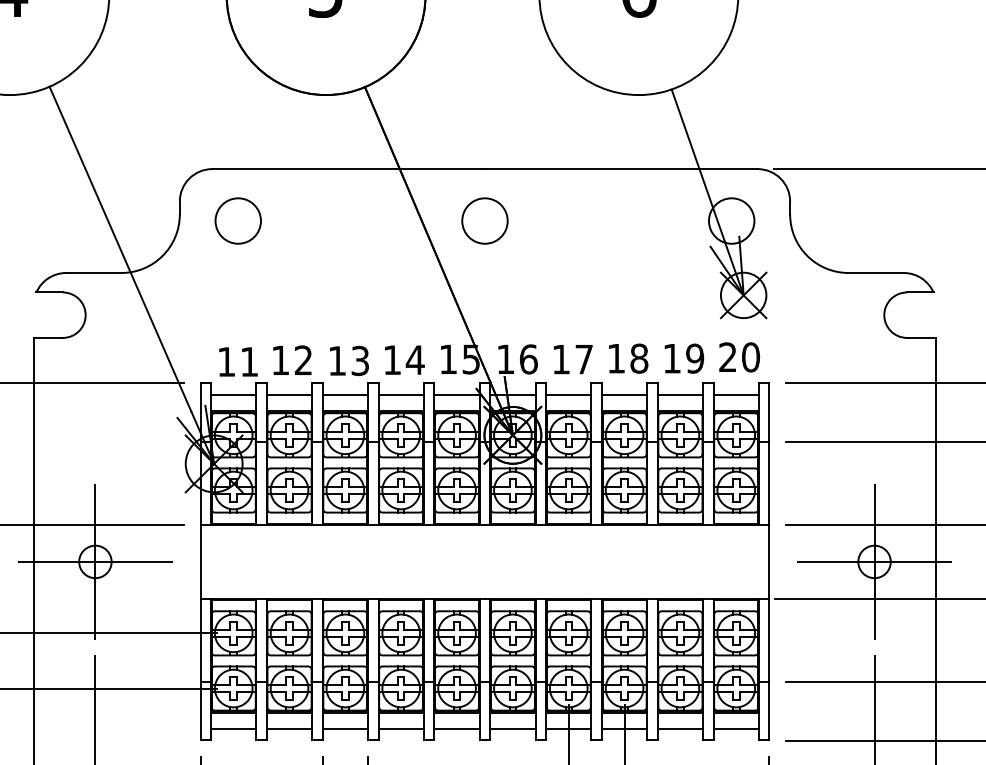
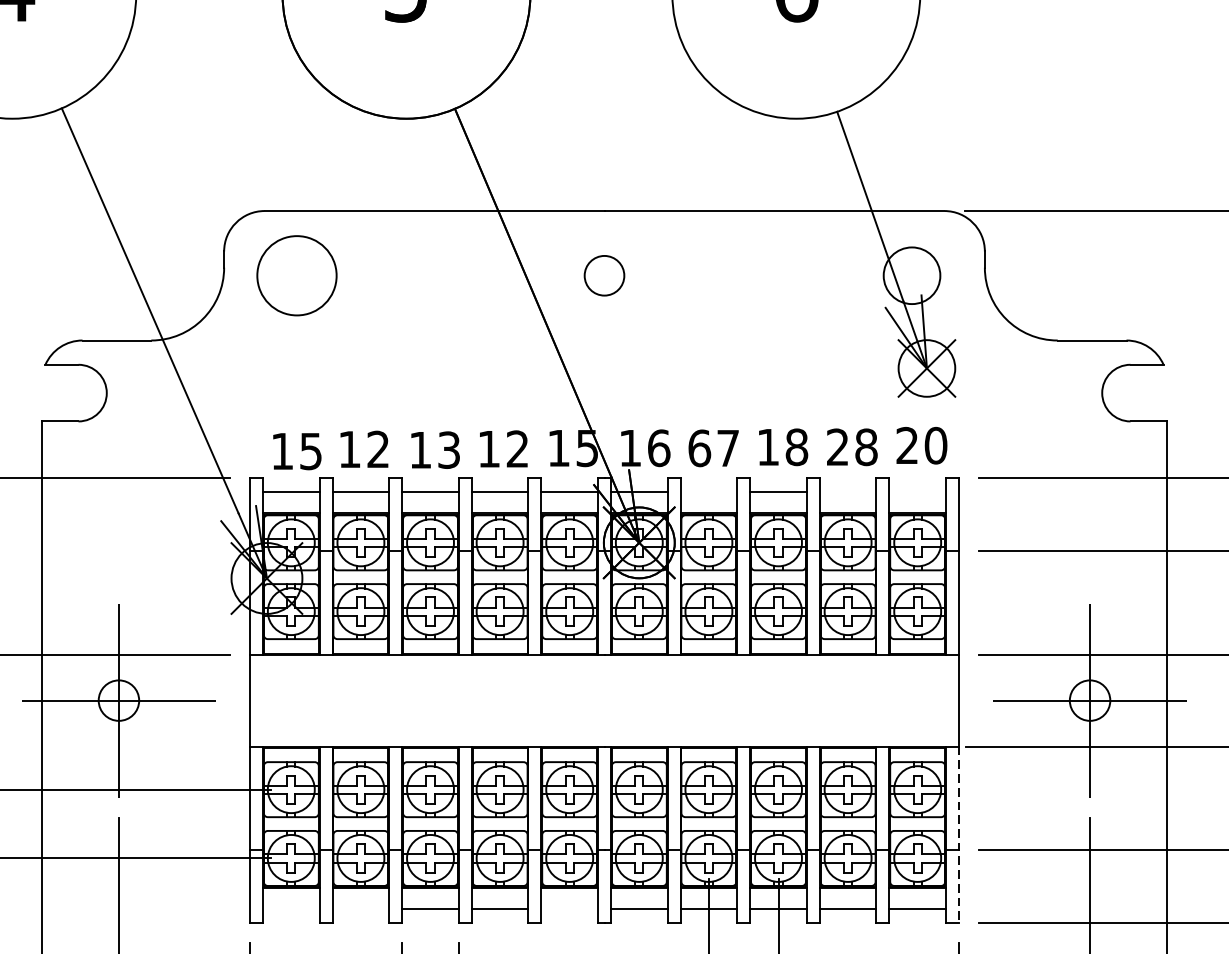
circle: (237, 220) -> (296, 275), size x1.4
circle: (484, 220) -> (603, 275), size x0.7
text: (683, 358) -> (851, 447), 19 -> 28
text: (414, 359) -> (516, 448), 14 -> 12
text: (561, 359) -> (699, 448), 17 -> 67
text: (249, 362) -> (311, 452), 11 -> 15
line: (568, 394) -> (708, 491), removed
line: (680, 394) -> (848, 491), removed
line: (735, 394) -> (916, 491), removed
line: (769, 669) -> (959, 834), solid -> dashed
line: (233, 729) -> (291, 909), removed
line: (289, 729) -> (360, 909), removed
line: (456, 729) -> (569, 909), removed

